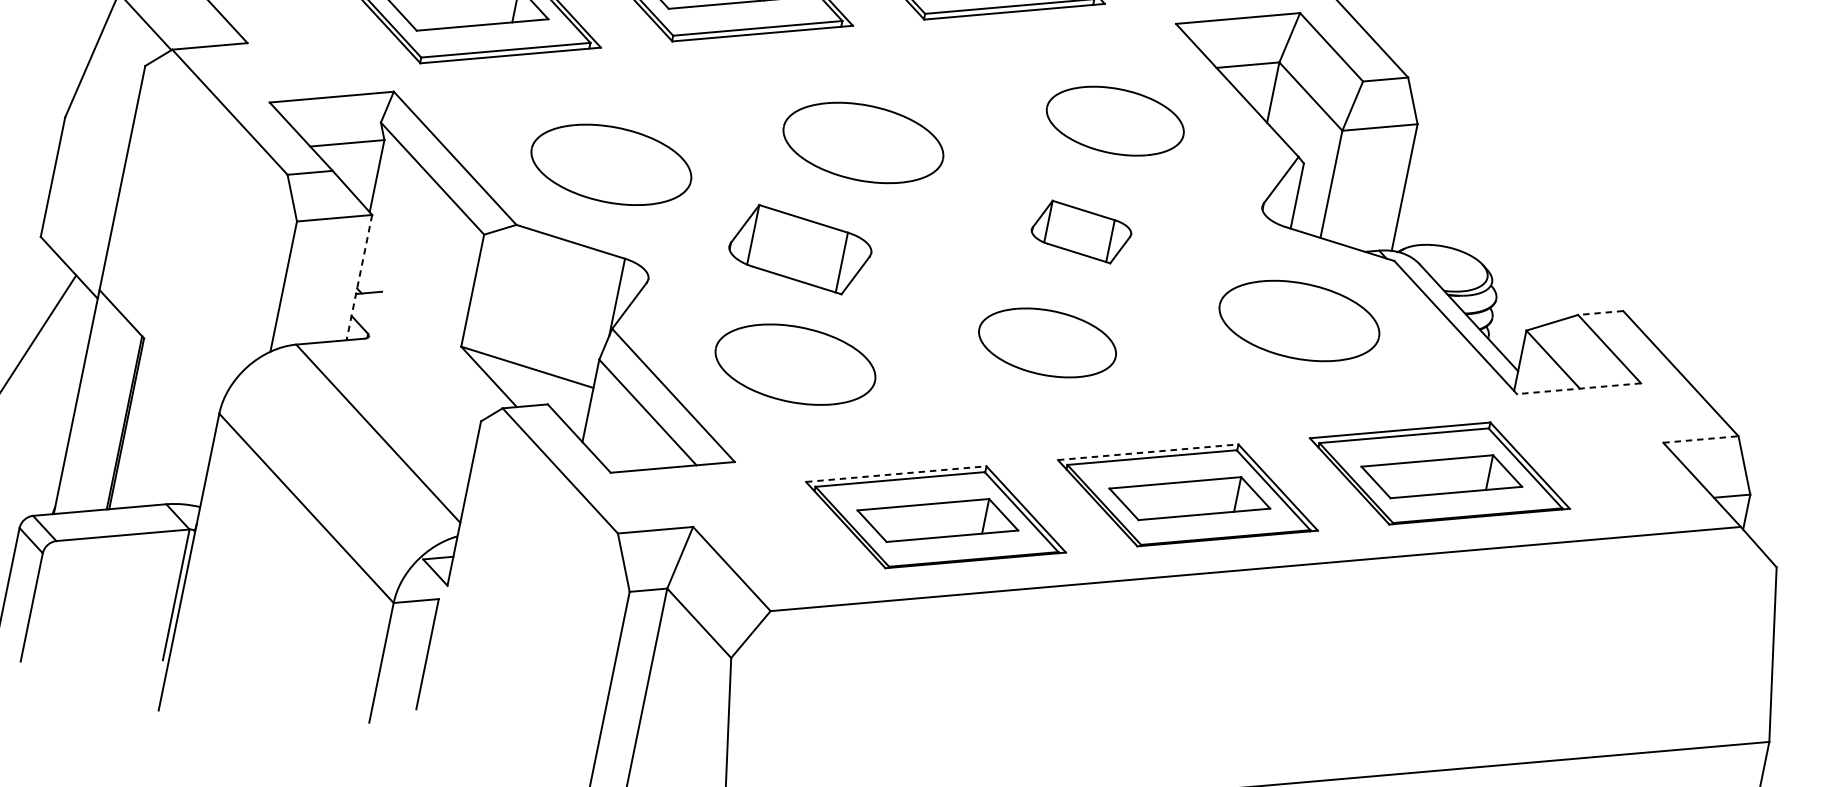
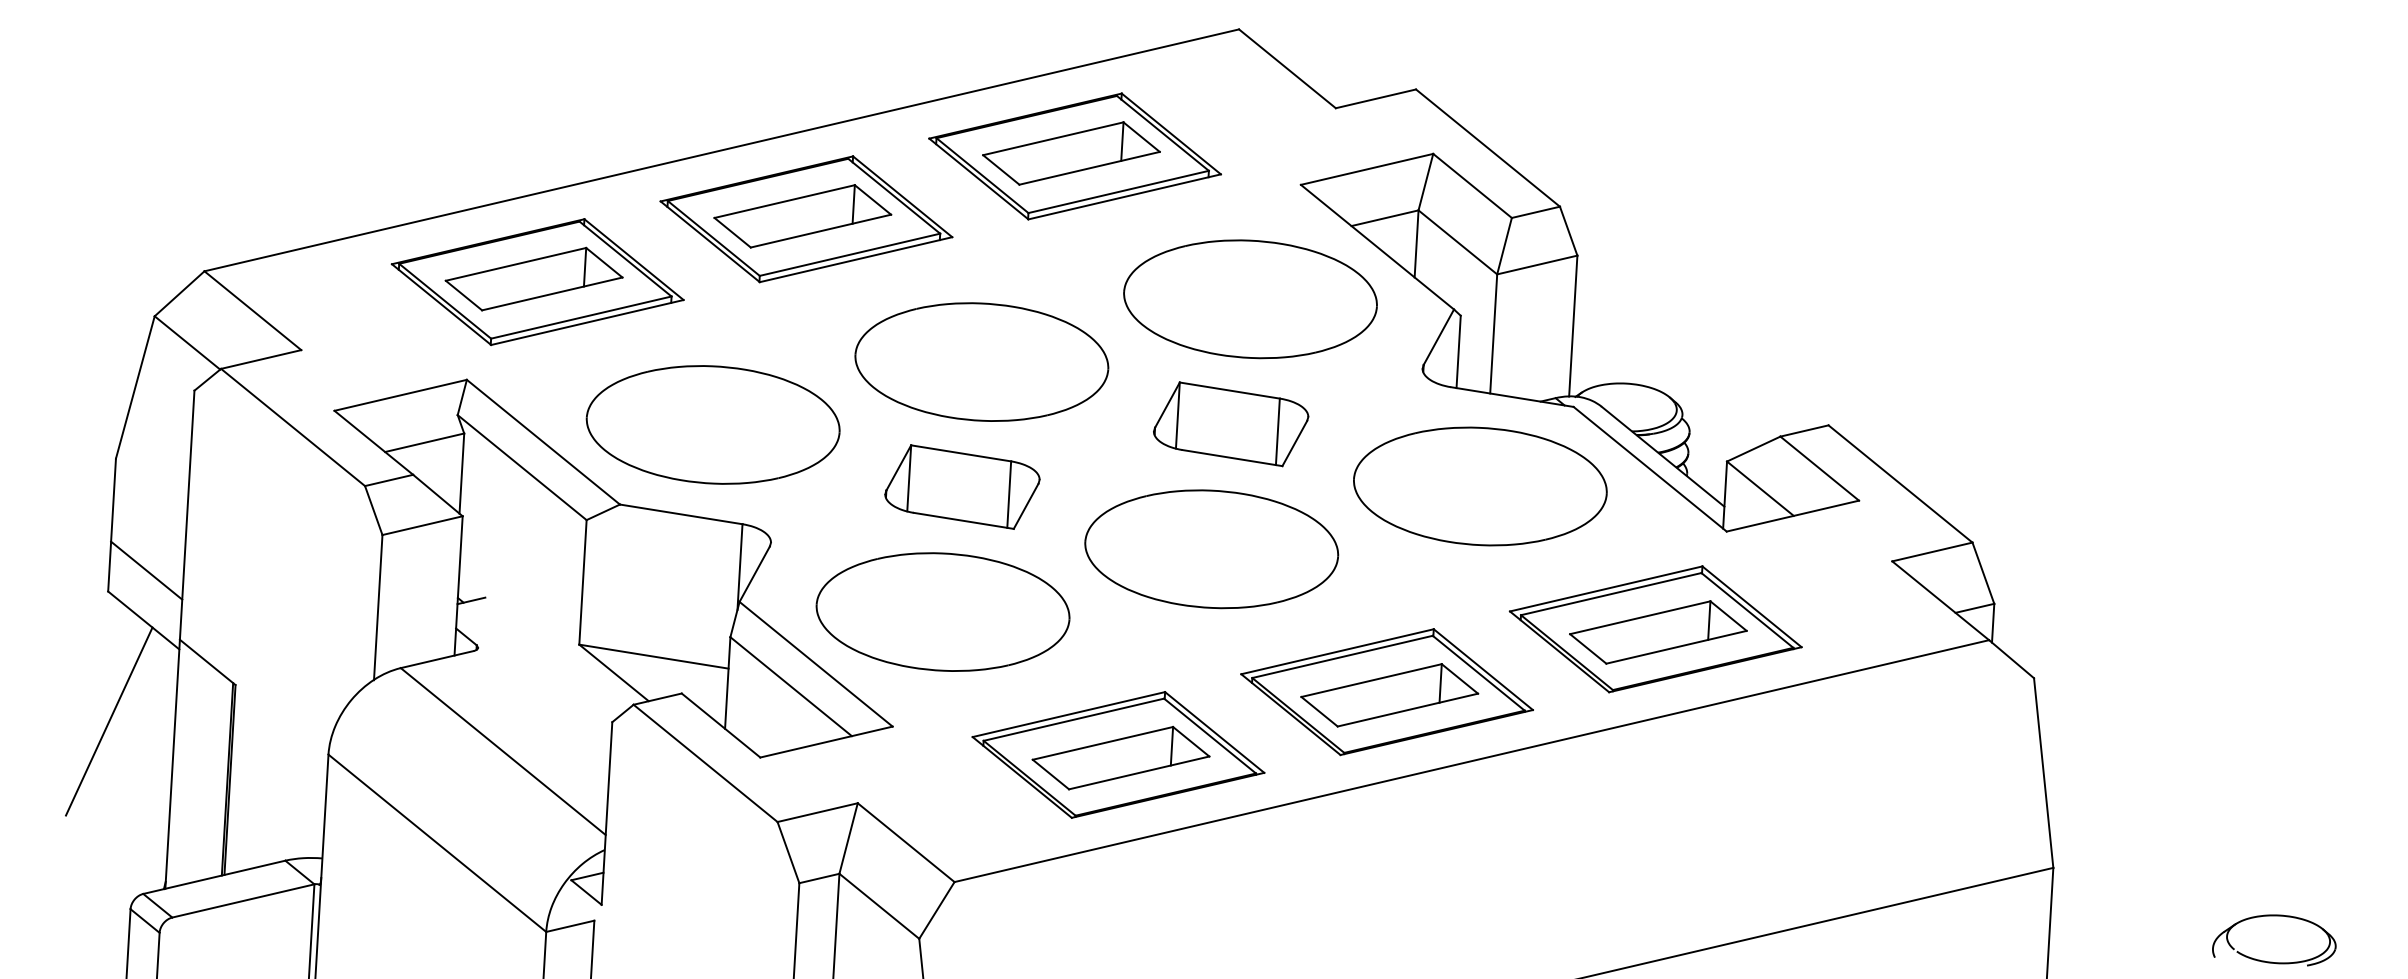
part: (1115, 121) -> (1250, 299), size x1.67
part: (863, 142) -> (981, 361), size x1.43
part: (610, 164) -> (712, 424), size x1.43
line: (78, 222) -> (146, 570), added
part: (1081, 232) -> (1231, 424), size x1.43
part: (800, 249) -> (962, 486), moved
line: (359, 277) -> (458, 585), dashed -> solid
line: (1600, 312) -> (1804, 430), dashed -> solid
part: (1299, 321) -> (1480, 486), size x1.43
part: (1047, 343) -> (1211, 549), size x1.67
part: (795, 364) -> (942, 611), size x1.43
line: (1578, 389) -> (1792, 516), dashed -> solid
line: (1701, 439) -> (1932, 551), dashed -> solid
line: (1148, 452) -> (1337, 651), dashed -> solid
line: (895, 474) -> (1068, 714), dashed -> solid

